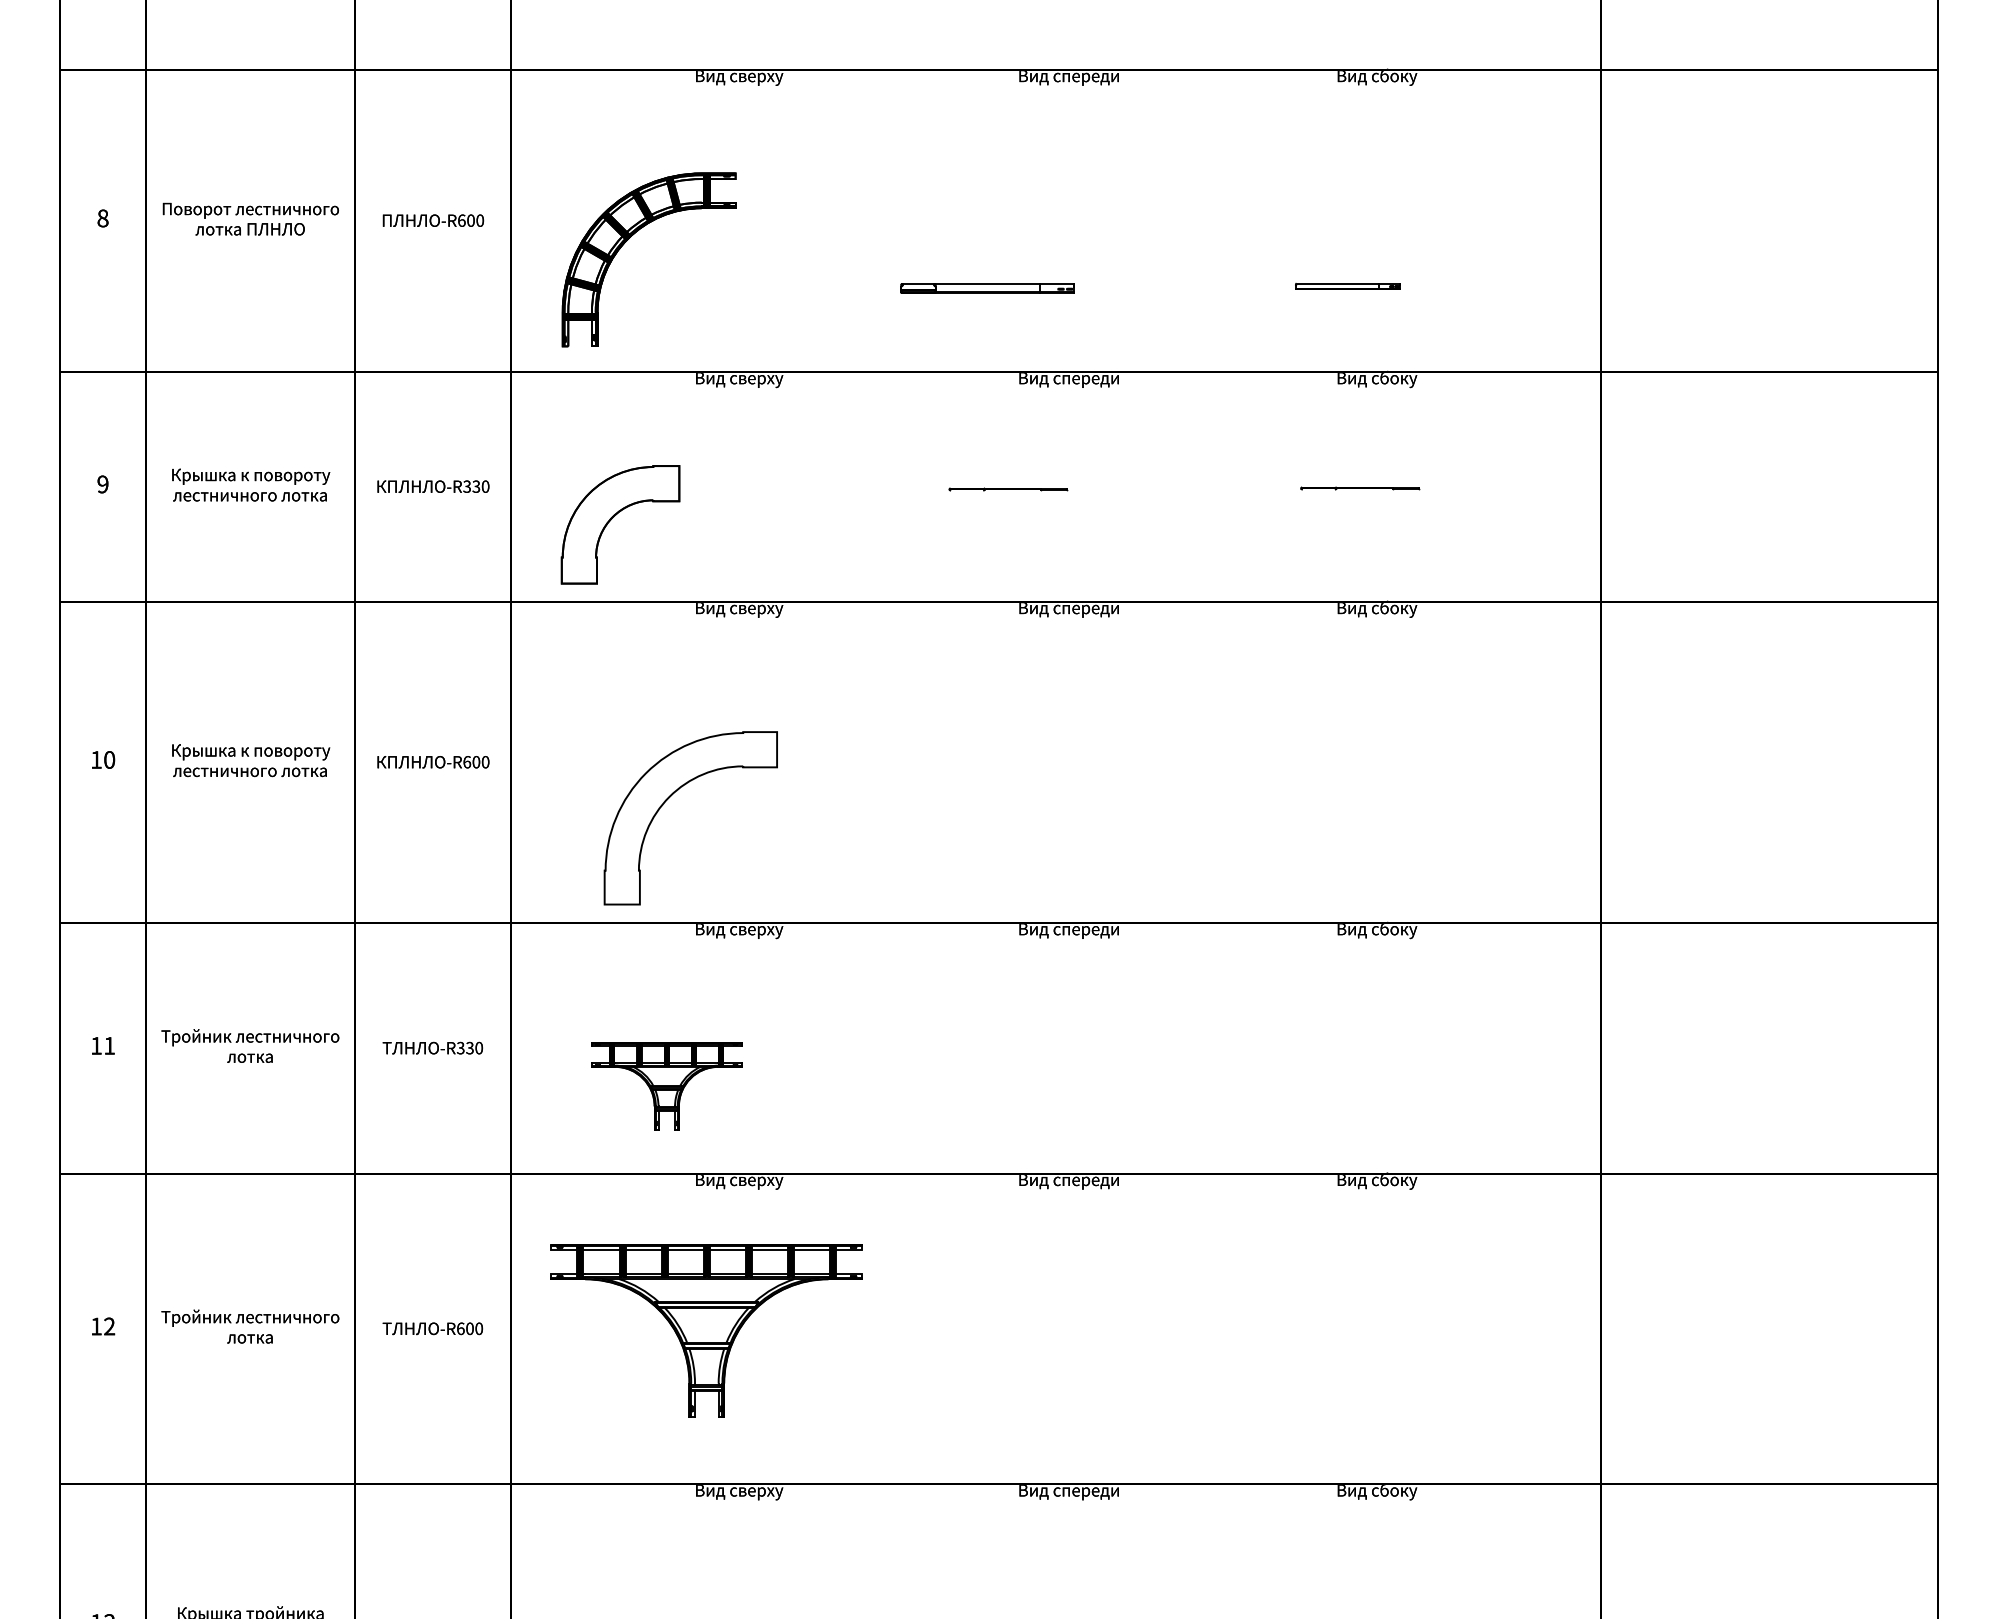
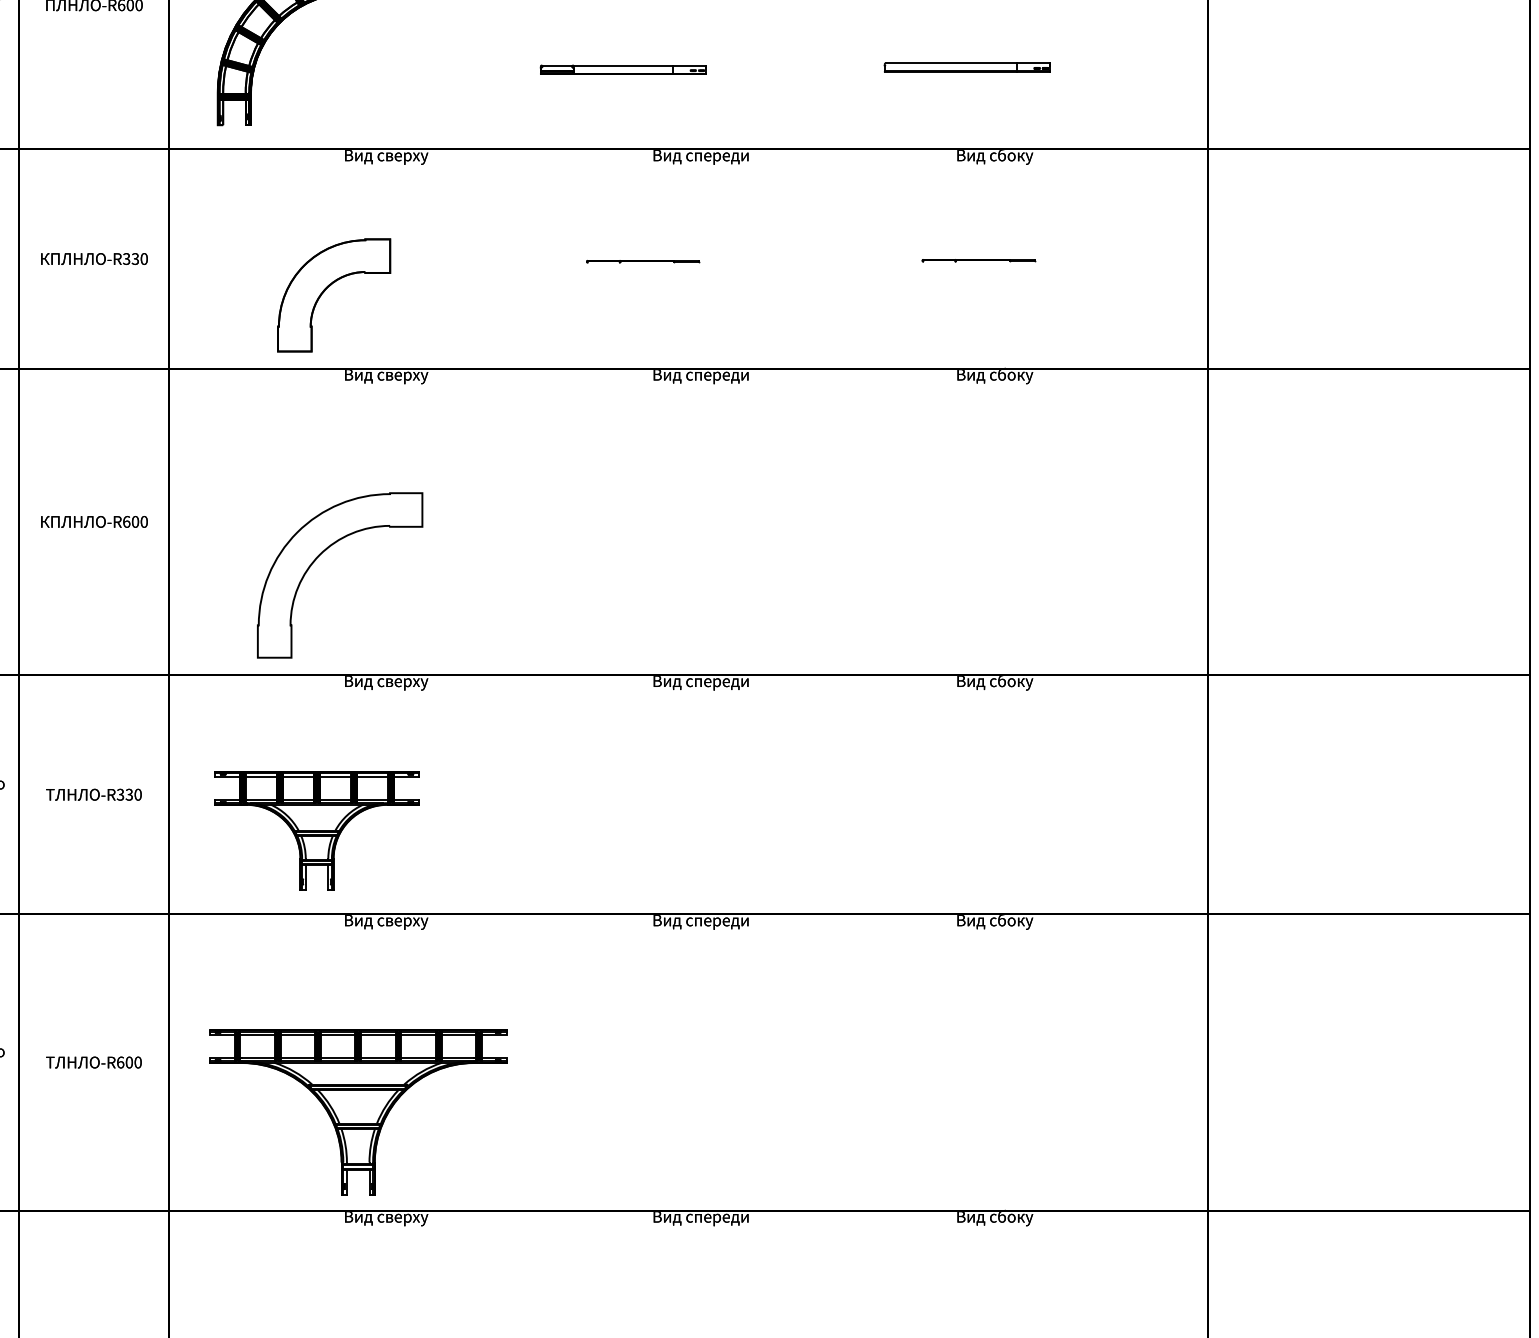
part: (1347, 286) -> (966, 67), size x1.67
part: (616, 515) -> (330, 286), moved
part: (666, 1085) -> (316, 830), size x1.43
part: (706, 1330) -> (357, 1111), moved

